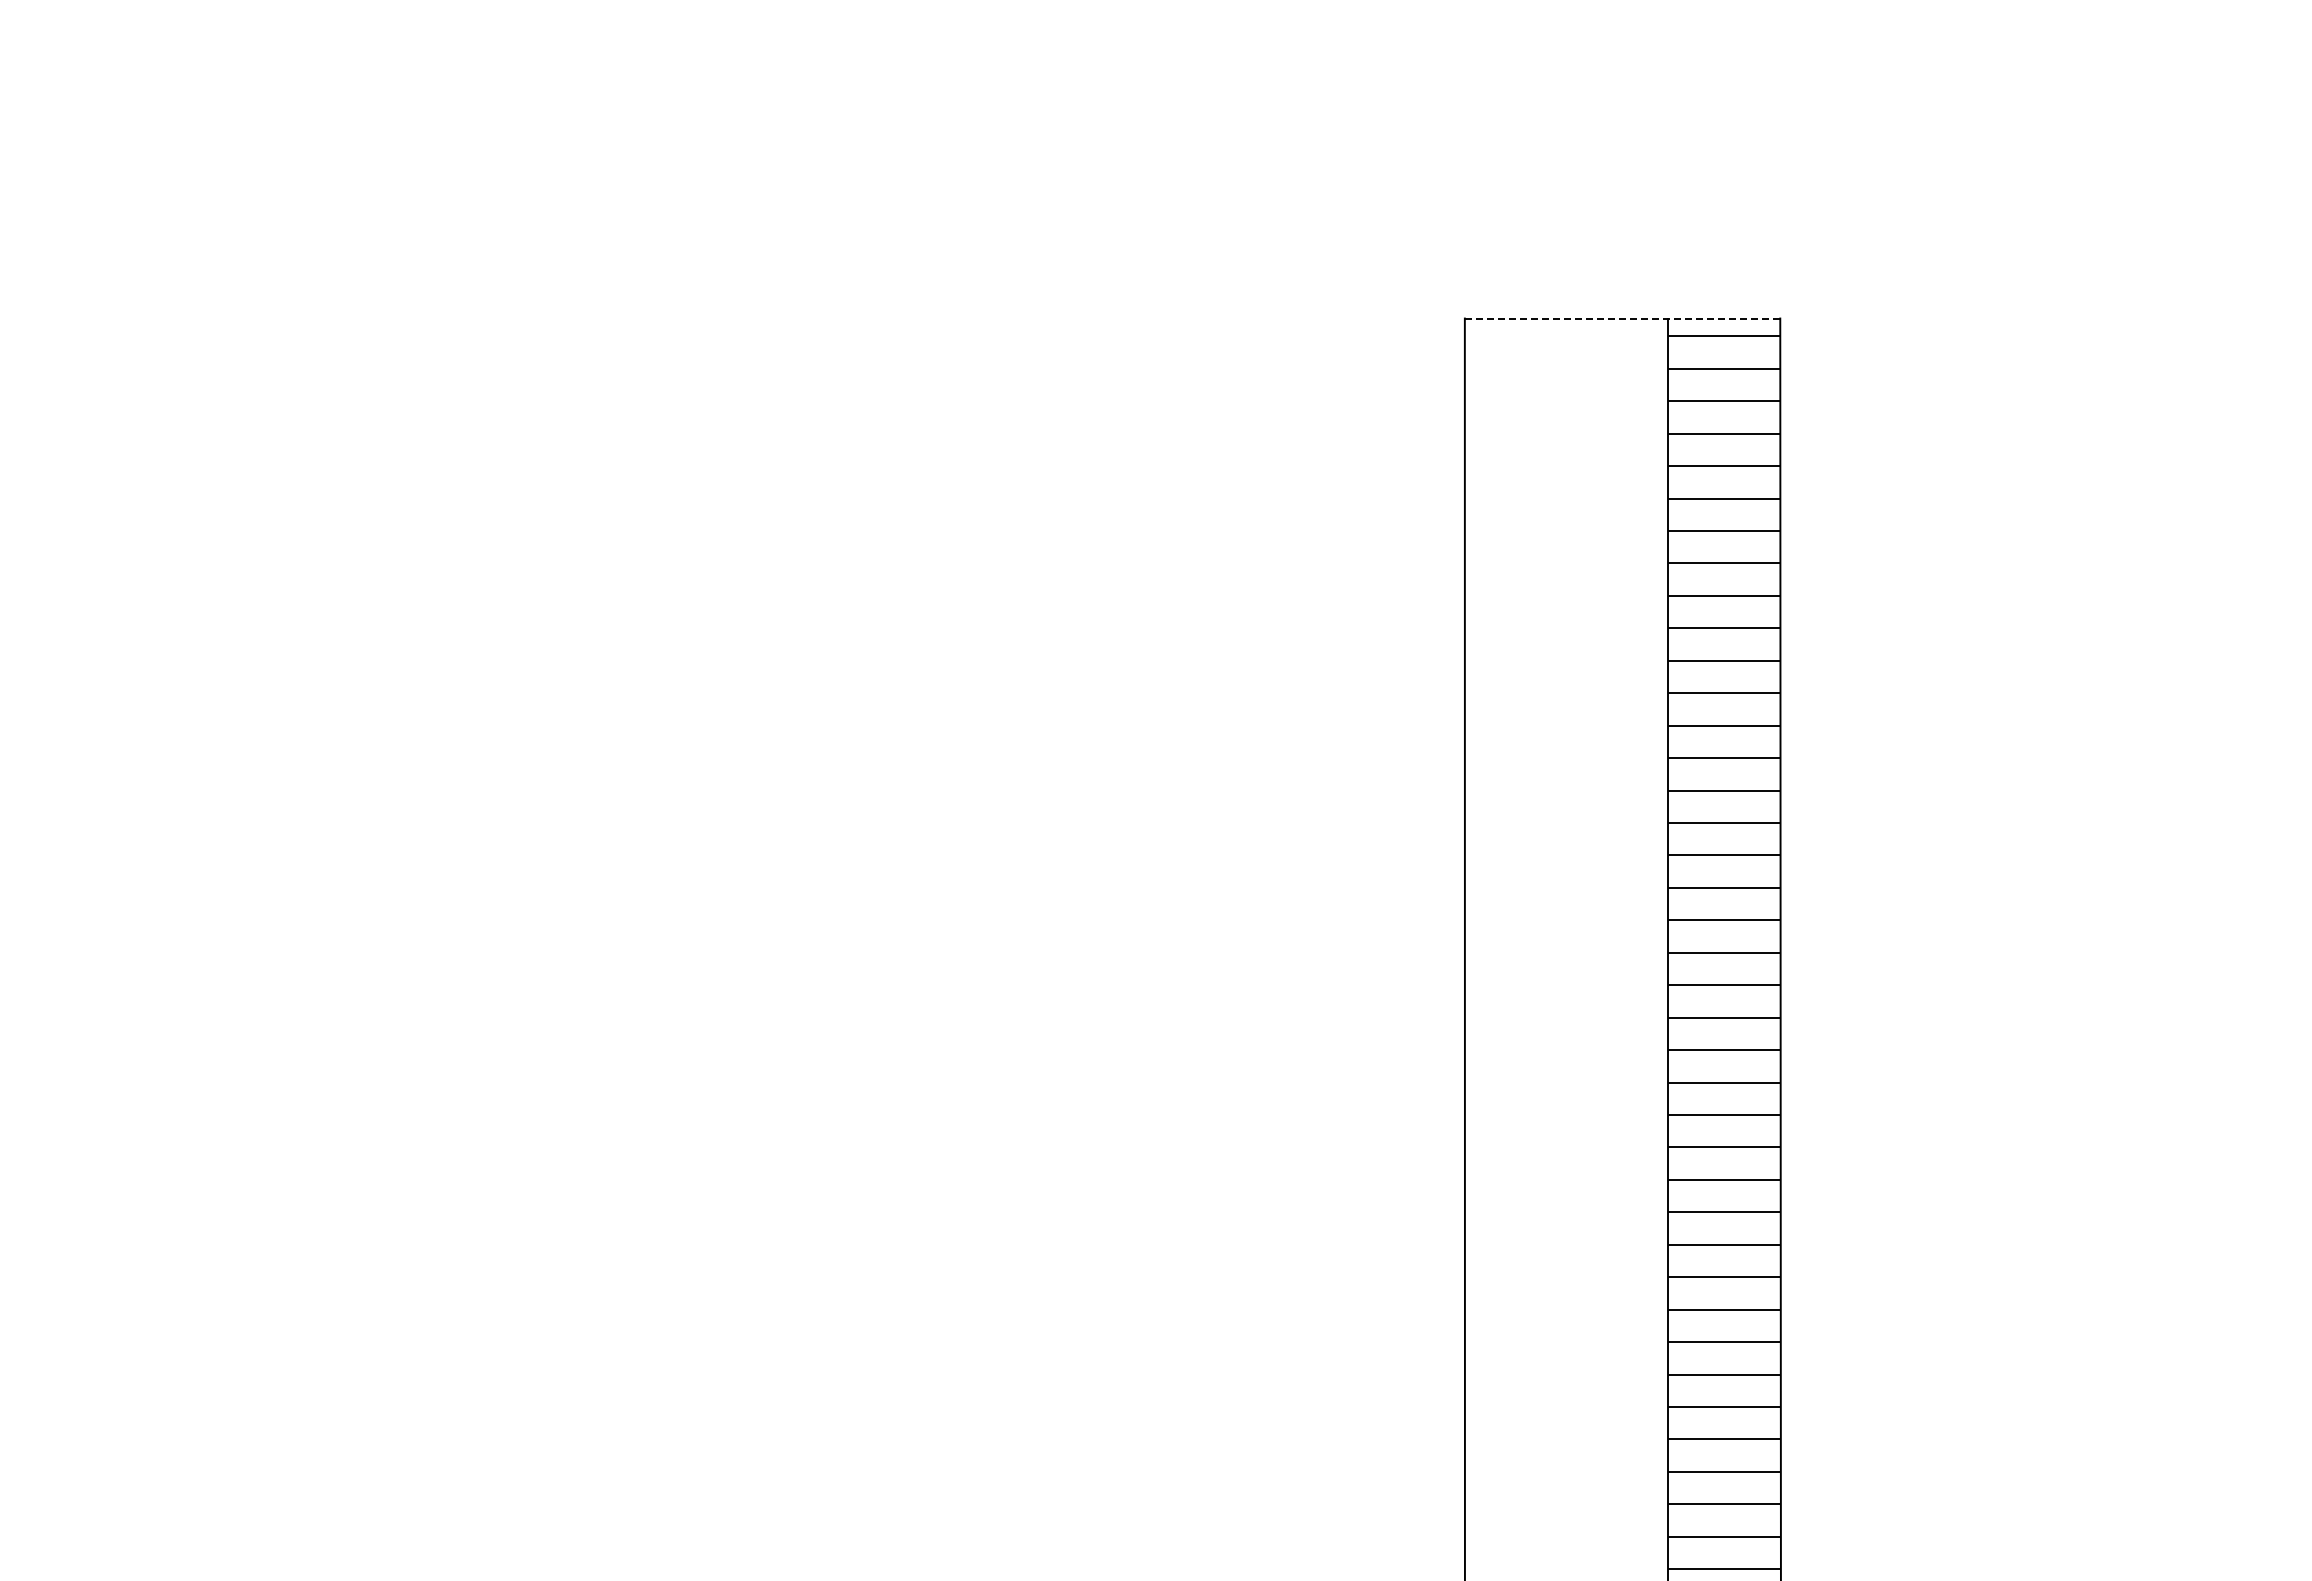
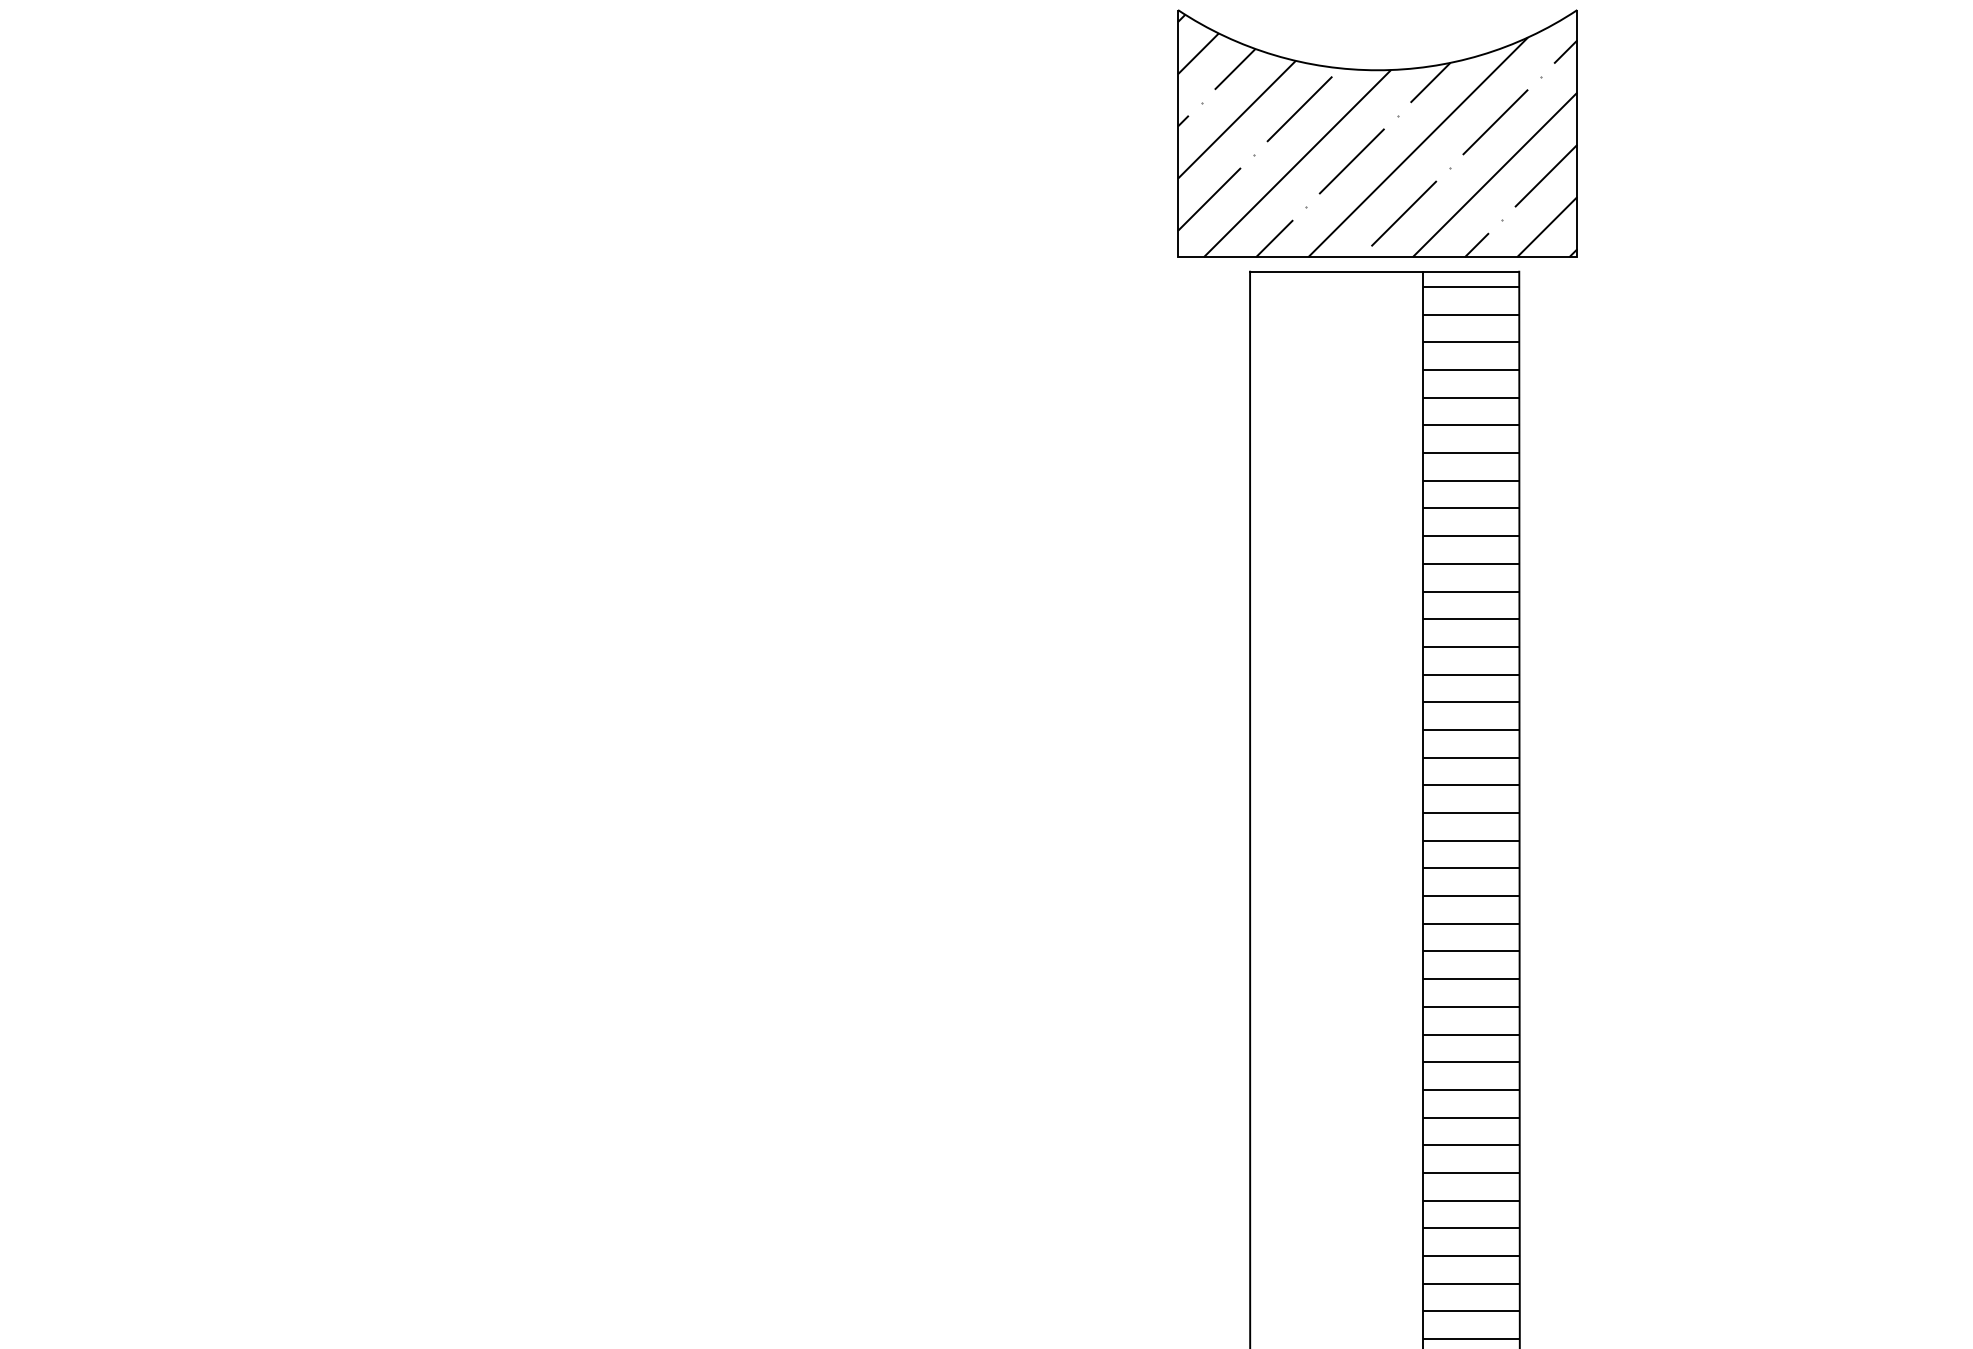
part: (1613, 156) -> (1376, 133), added
line: (1622, 318) -> (1384, 271), dashed -> solid

